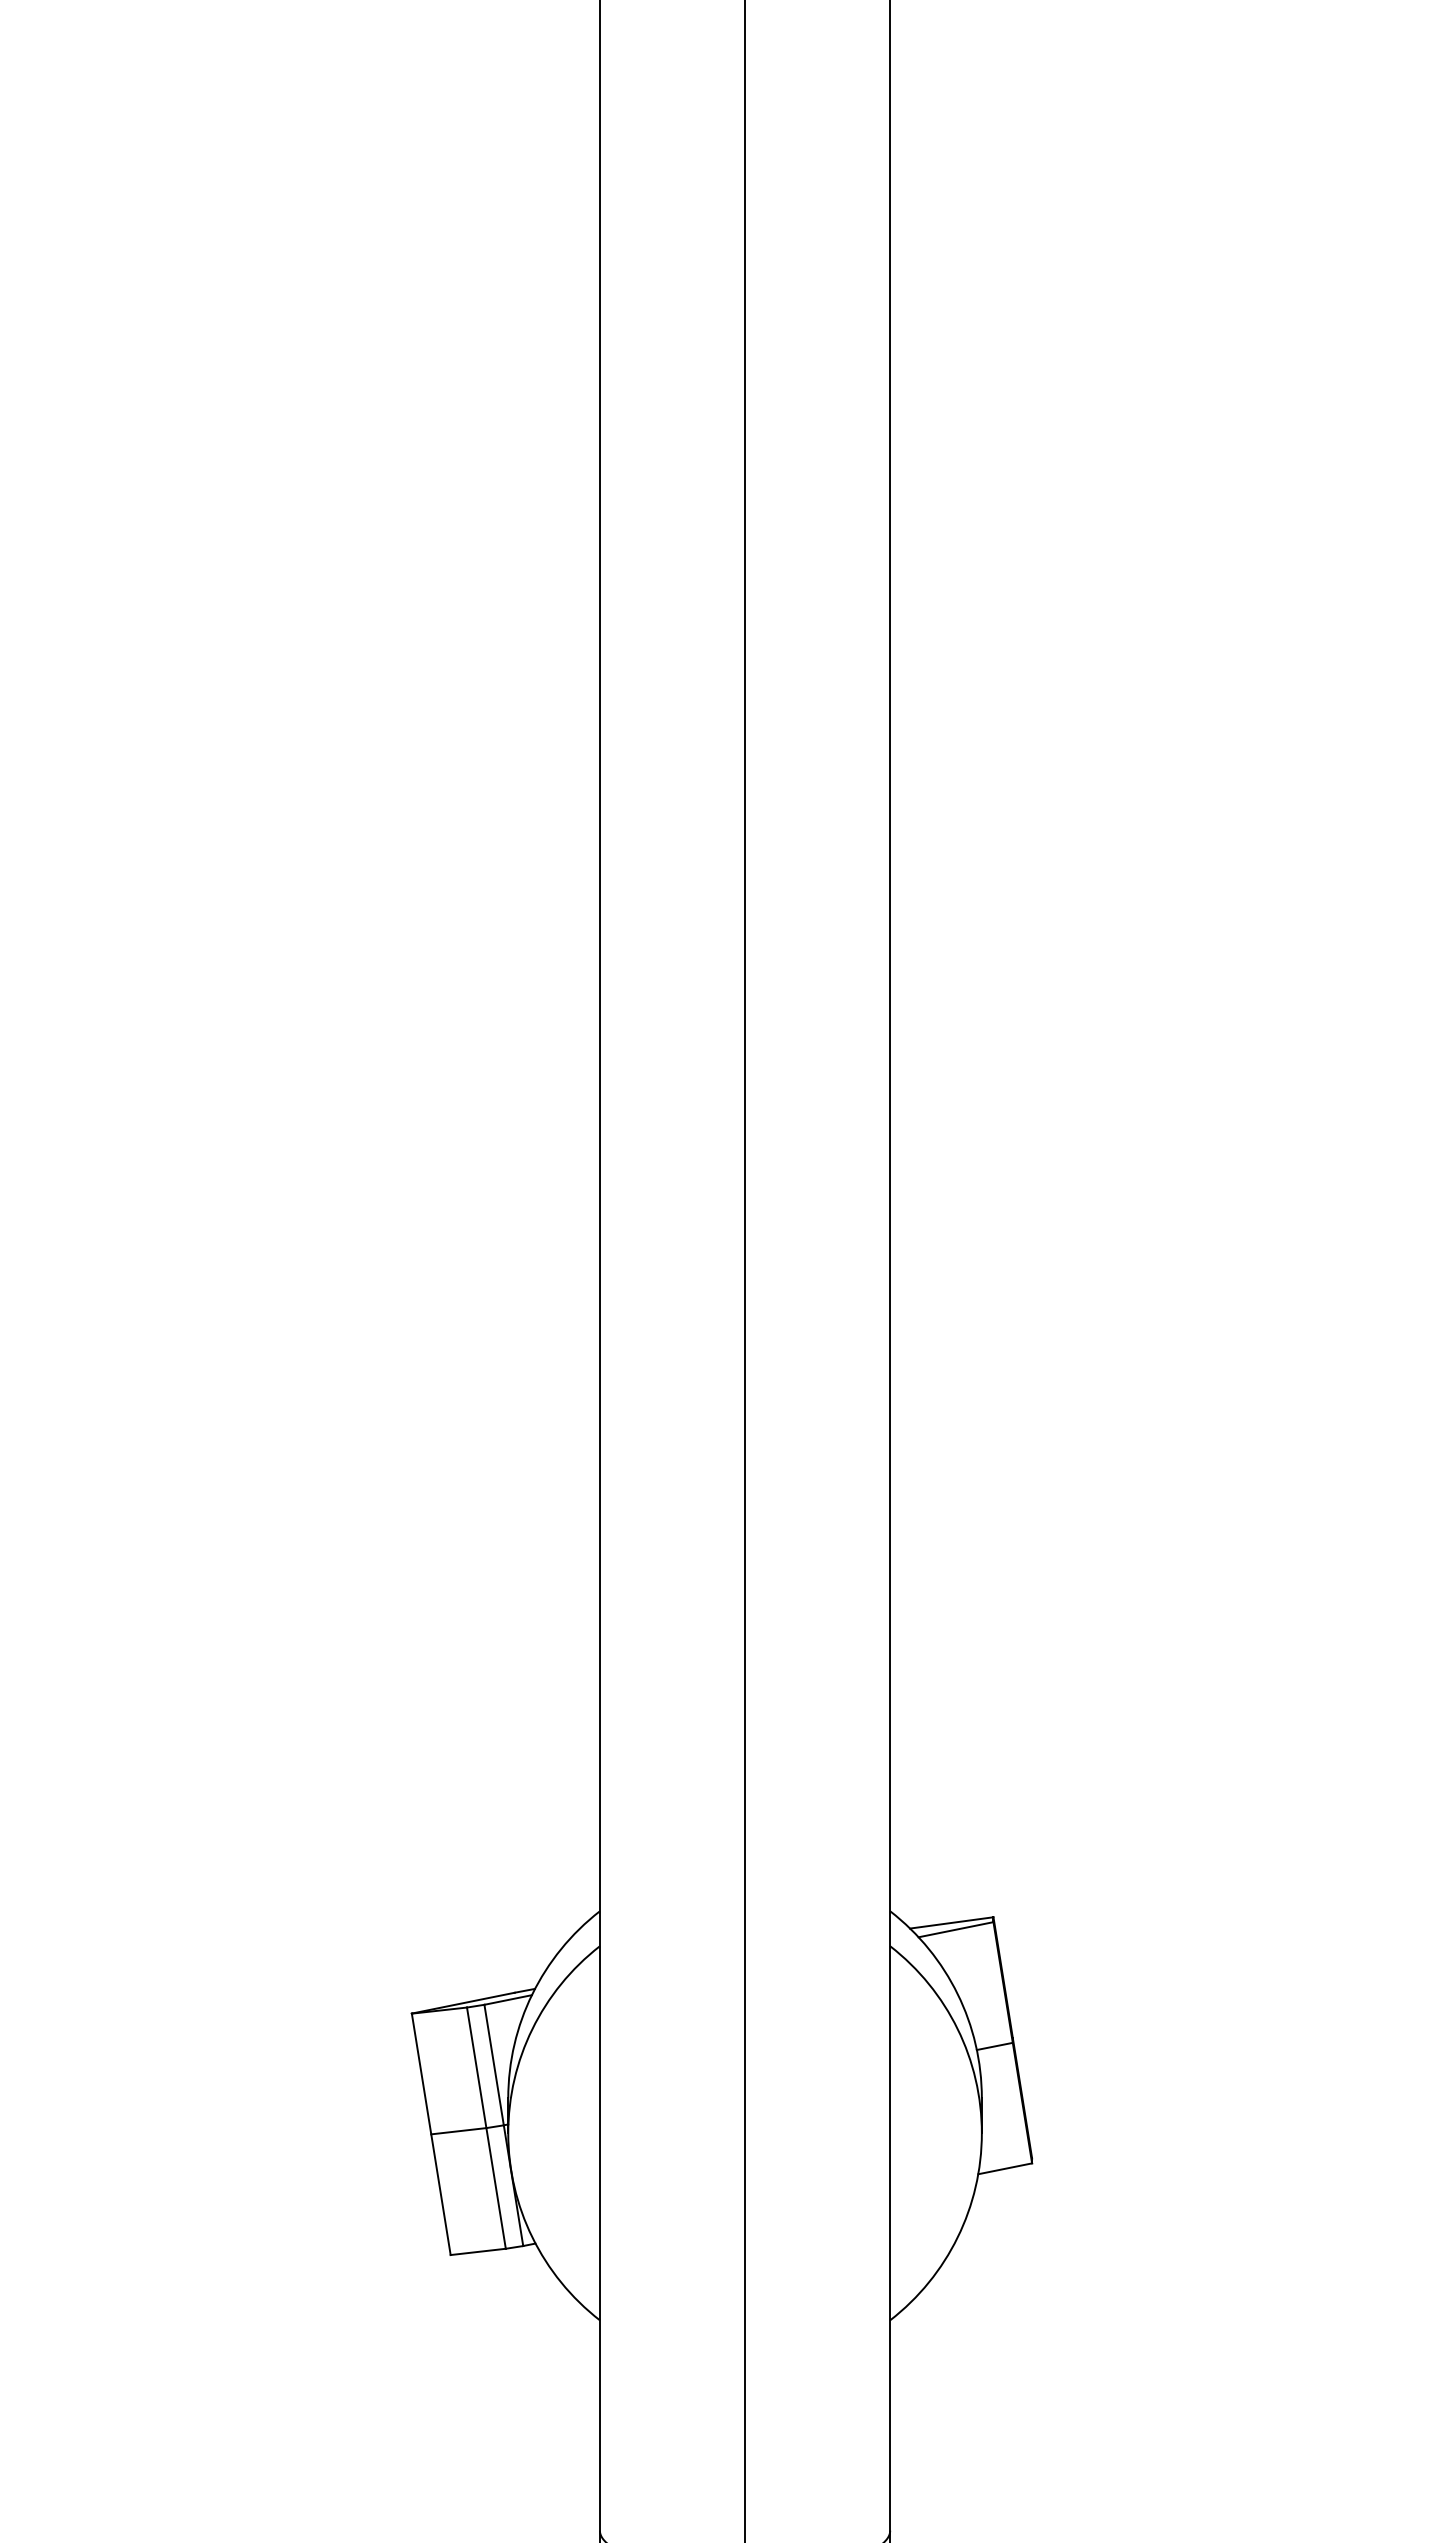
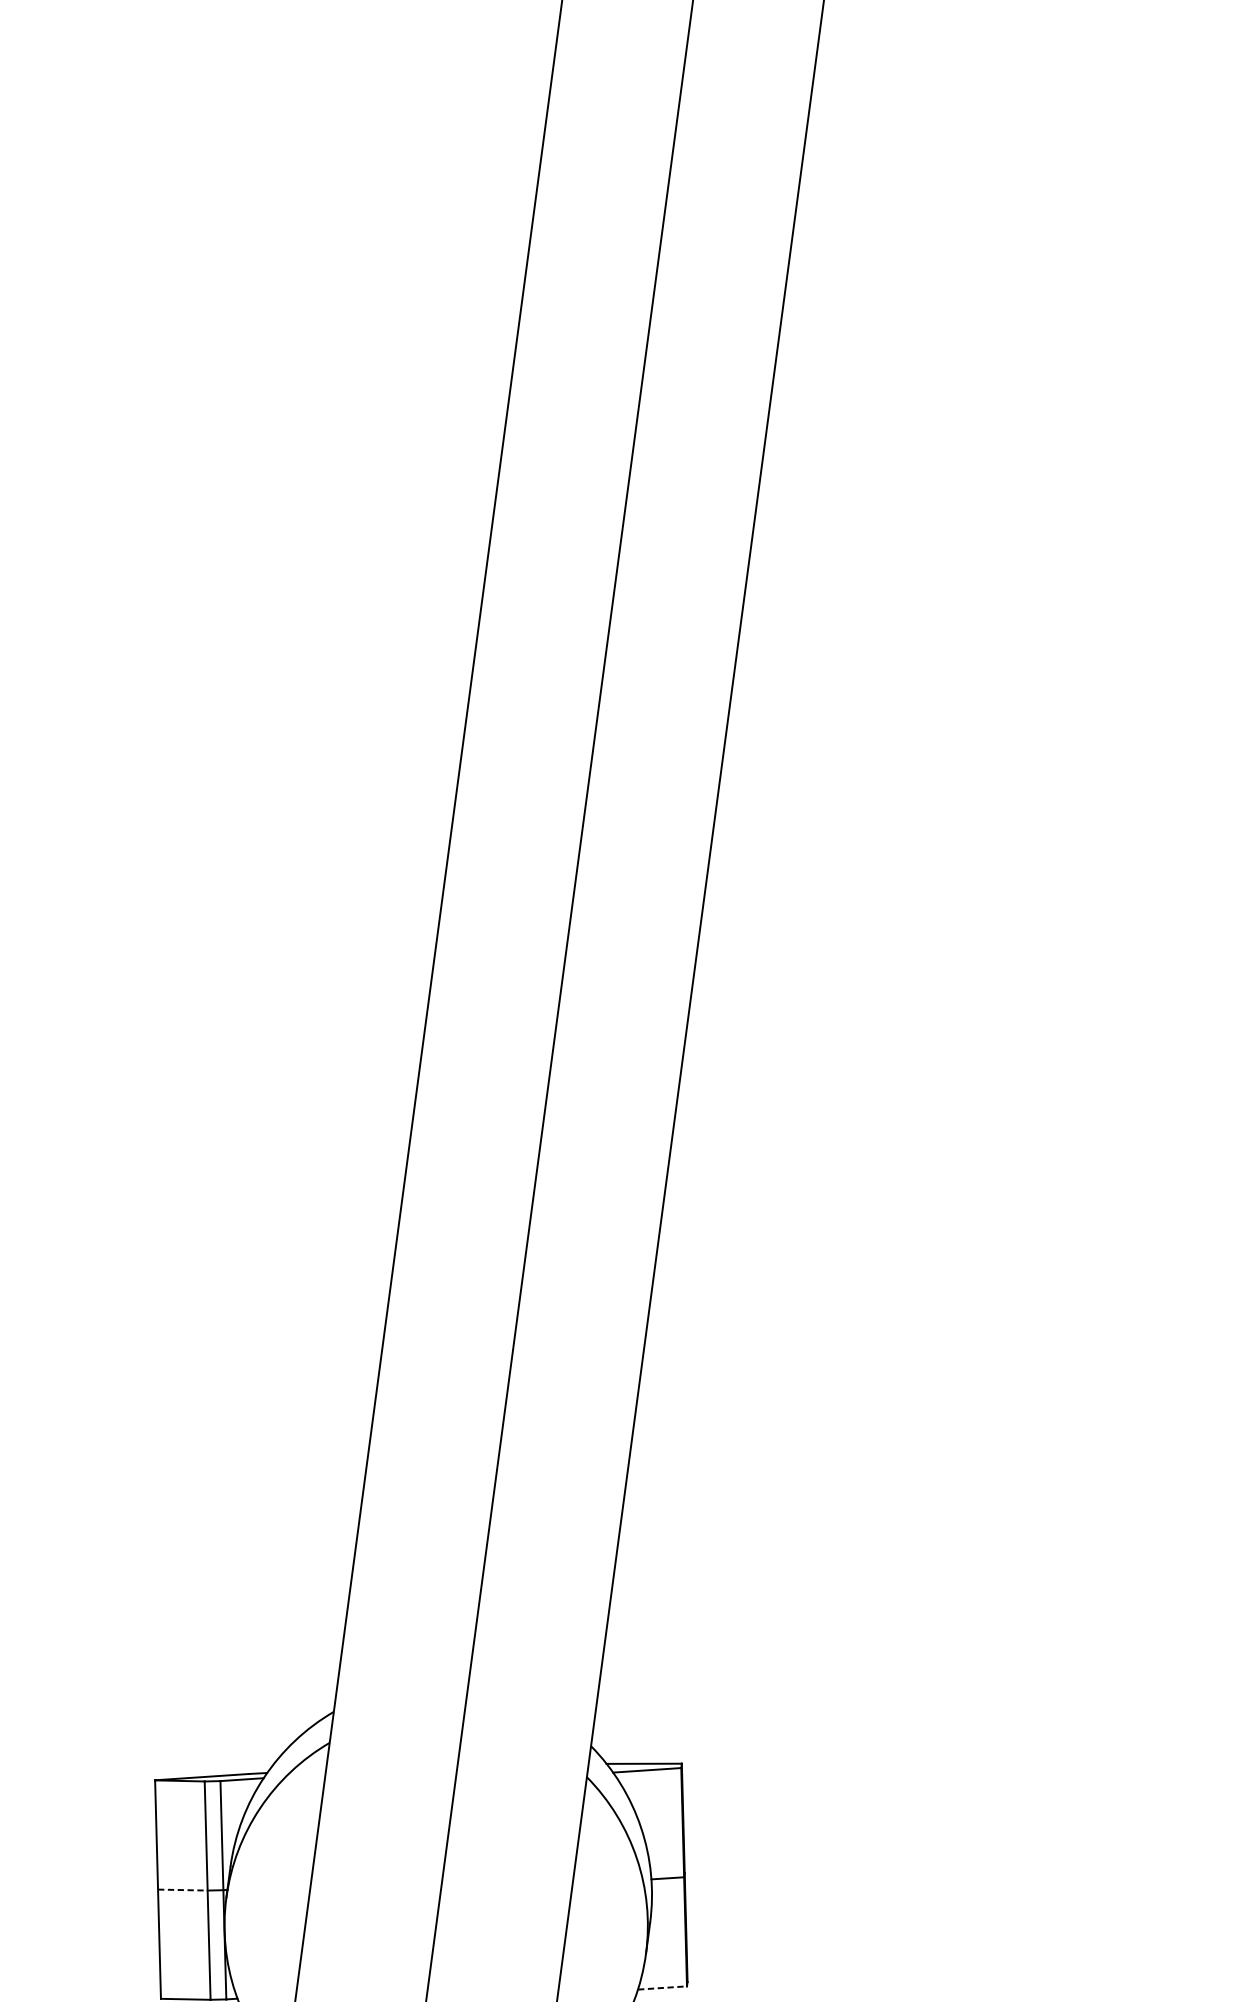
line: (458, 2131) -> (182, 1890), solid -> dashed
line: (1005, 2168) -> (662, 1987), solid -> dashed

